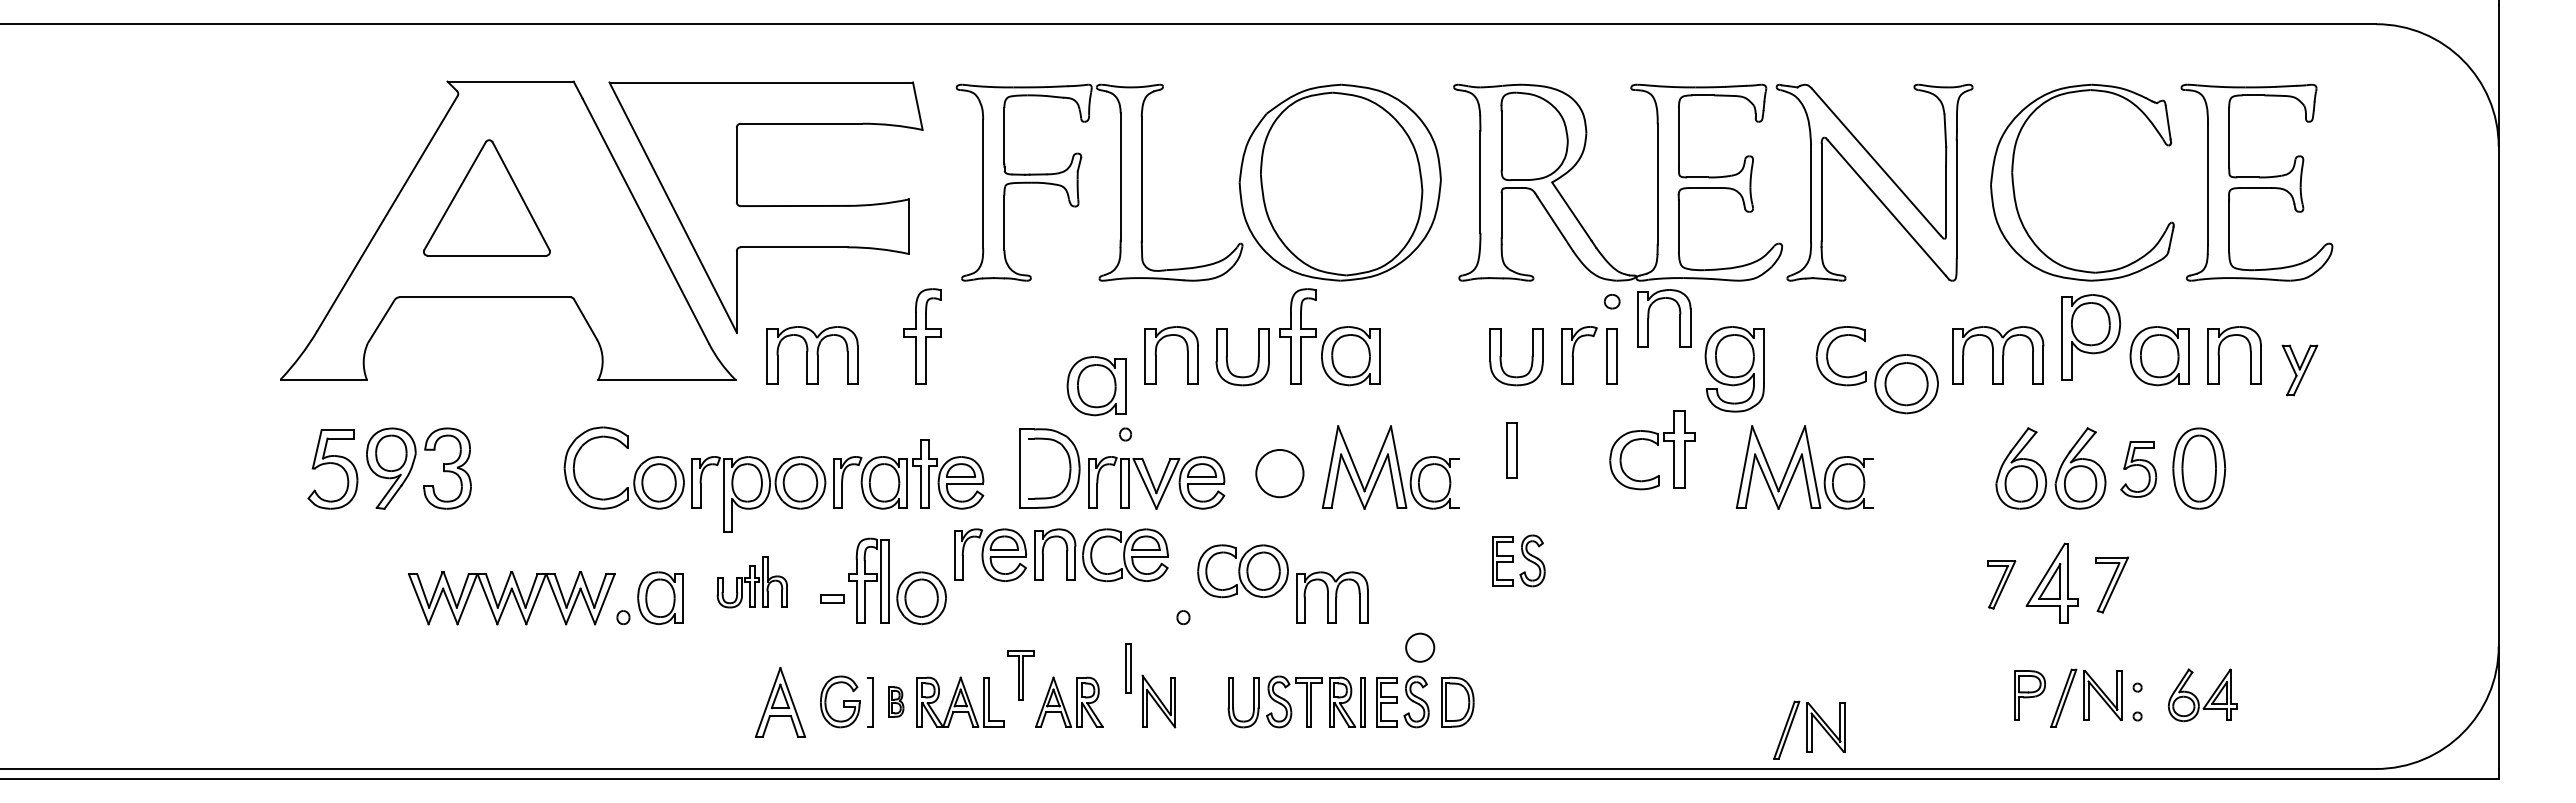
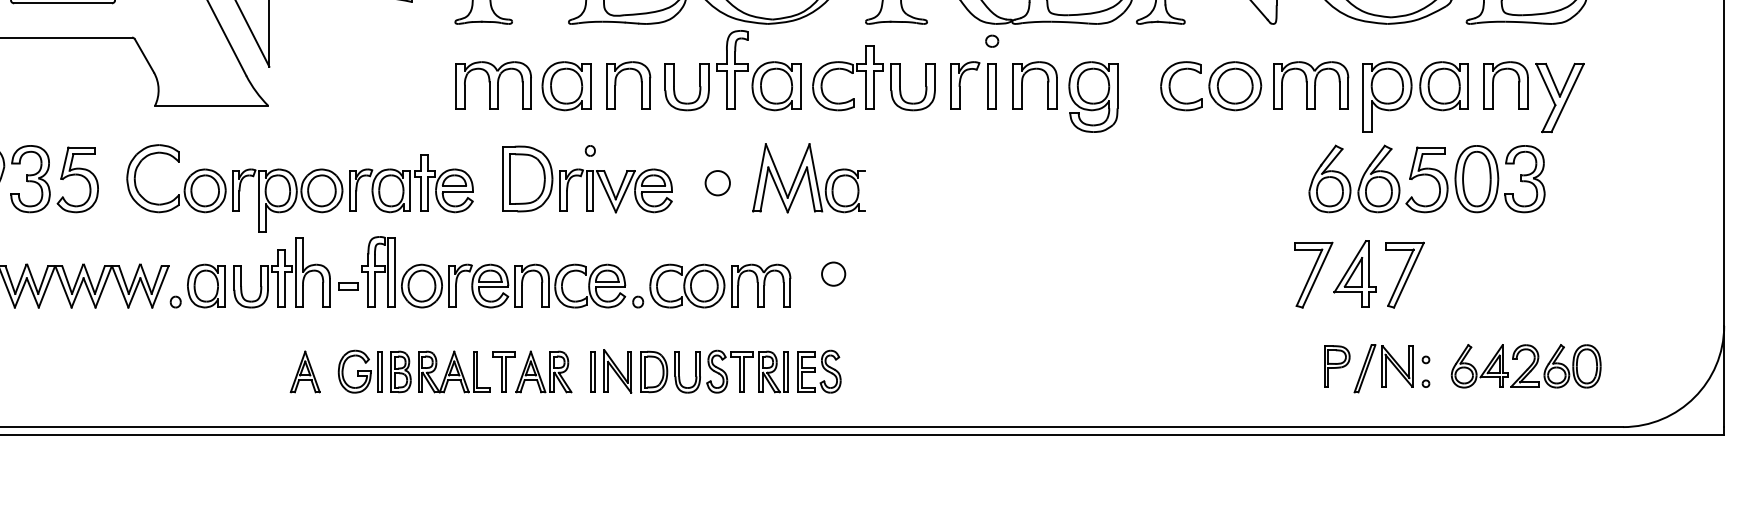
part: (1649, 318) -> (1022, 85), moved
part: (922, 336) -> (422, 70), removed
part: (2091, 337) -> (1387, 97), moved
part: (812, 355) -> (493, 85), moved
part: (2299, 370) -> (1559, 98), size x1.67
part: (1906, 384) -> (1235, 86), moved
part: (1096, 386) -> (566, 86), moved
part: (1657, 445) -> (852, 74), moved
part: (1511, 450) -> (909, 164), removed
part: (1804, 467) -> (1150, 178), removed
line: (1028, 468) -> (510, 178), added
part: (2257, 468) -> (1525, 178), added
part: (504, 469) -> (77, 179), added
part: (2138, 469) -> (1426, 179), size x1.43
circle: (1279, 473) -> (717, 183), size x0.62
part: (1061, 555) -> (537, 286), moved
part: (1518, 560) -> (914, 254), removed
part: (1242, 571) -> (686, 286), moved
part: (752, 582) -> (282, 273), size x1.67
part: (2001, 584) -> (1313, 274), size x1.67
part: (2111, 584) -> (1404, 274), size x1.43
circle: (1420, 647) -> (833, 273), moved
part: (1128, 668) -> (592, 372), moved
part: (1020, 675) -> (503, 372), moved
part: (2295, 695) -> (1556, 366), added
part: (779, 701) -> (304, 371), size x0.71
line: (868, 701) -> (378, 371), added
part: (896, 701) -> (401, 371), size x1.67
part: (1457, 701) -> (653, 371), moved
part: (1809, 729) -> (1155, 394), removed

